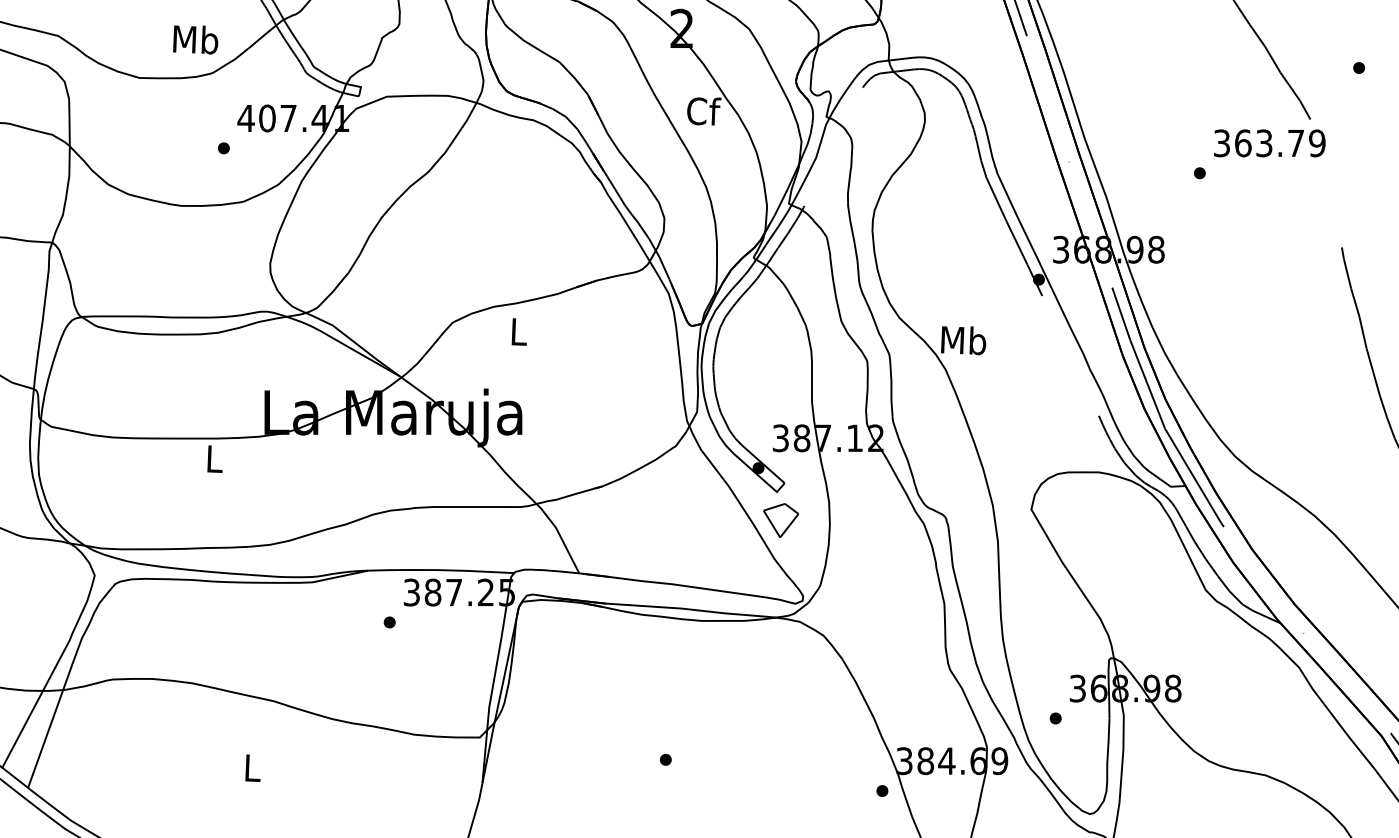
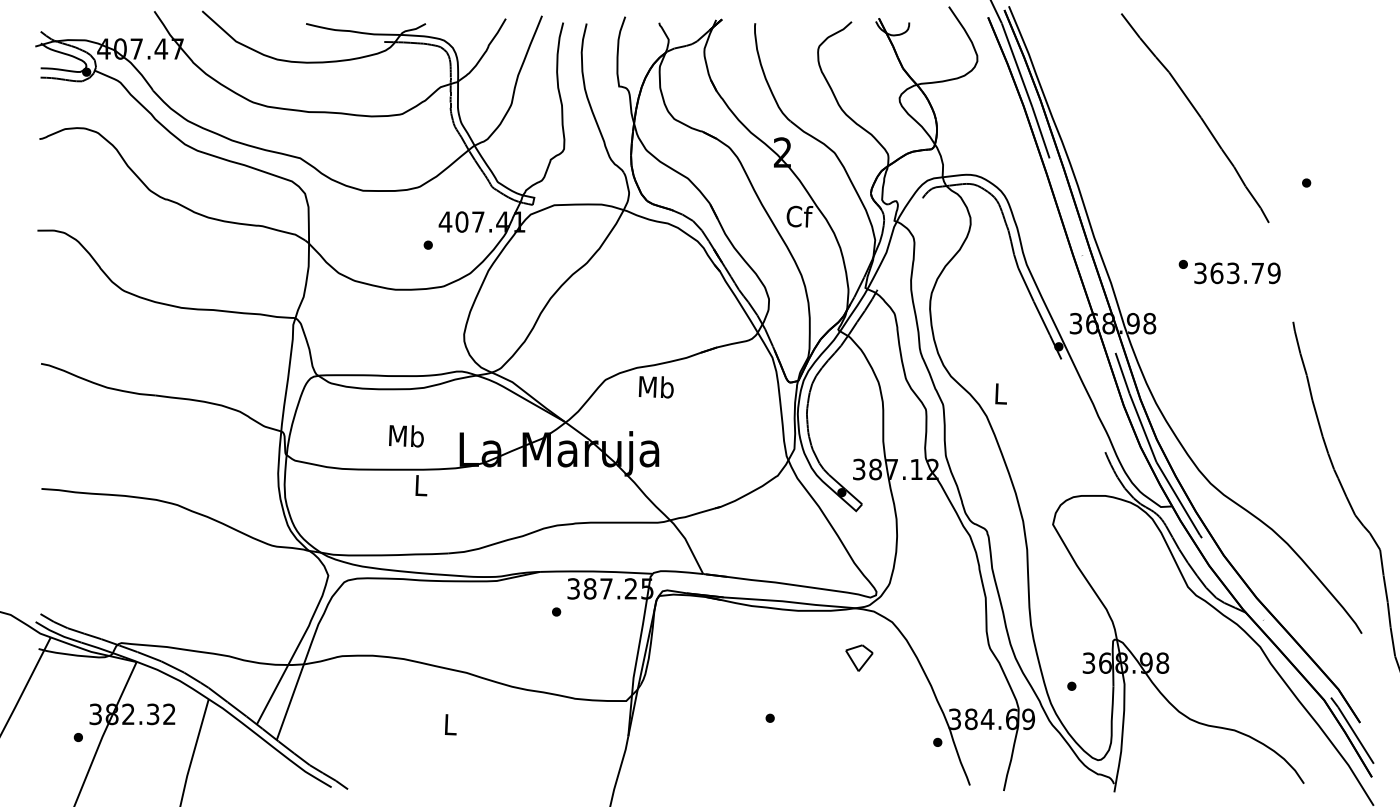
text: (195, 40) -> (406, 436), moved
text: (1269, 143) -> (1237, 273), moved
text: (517, 332) -> (655, 387), L -> Mb
text: (963, 340) -> (1000, 393), Mb -> L
part: (781, 519) -> (859, 657), moved

